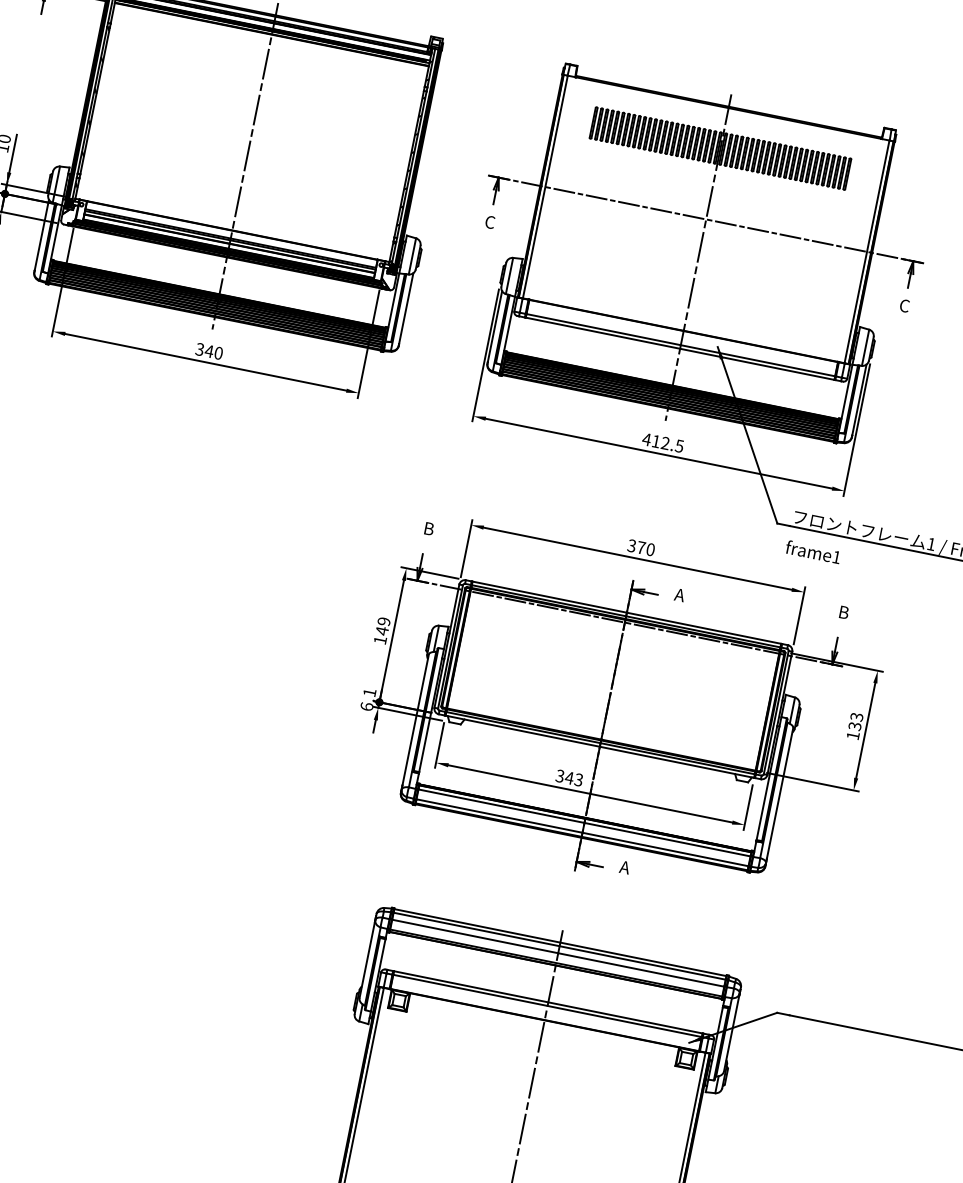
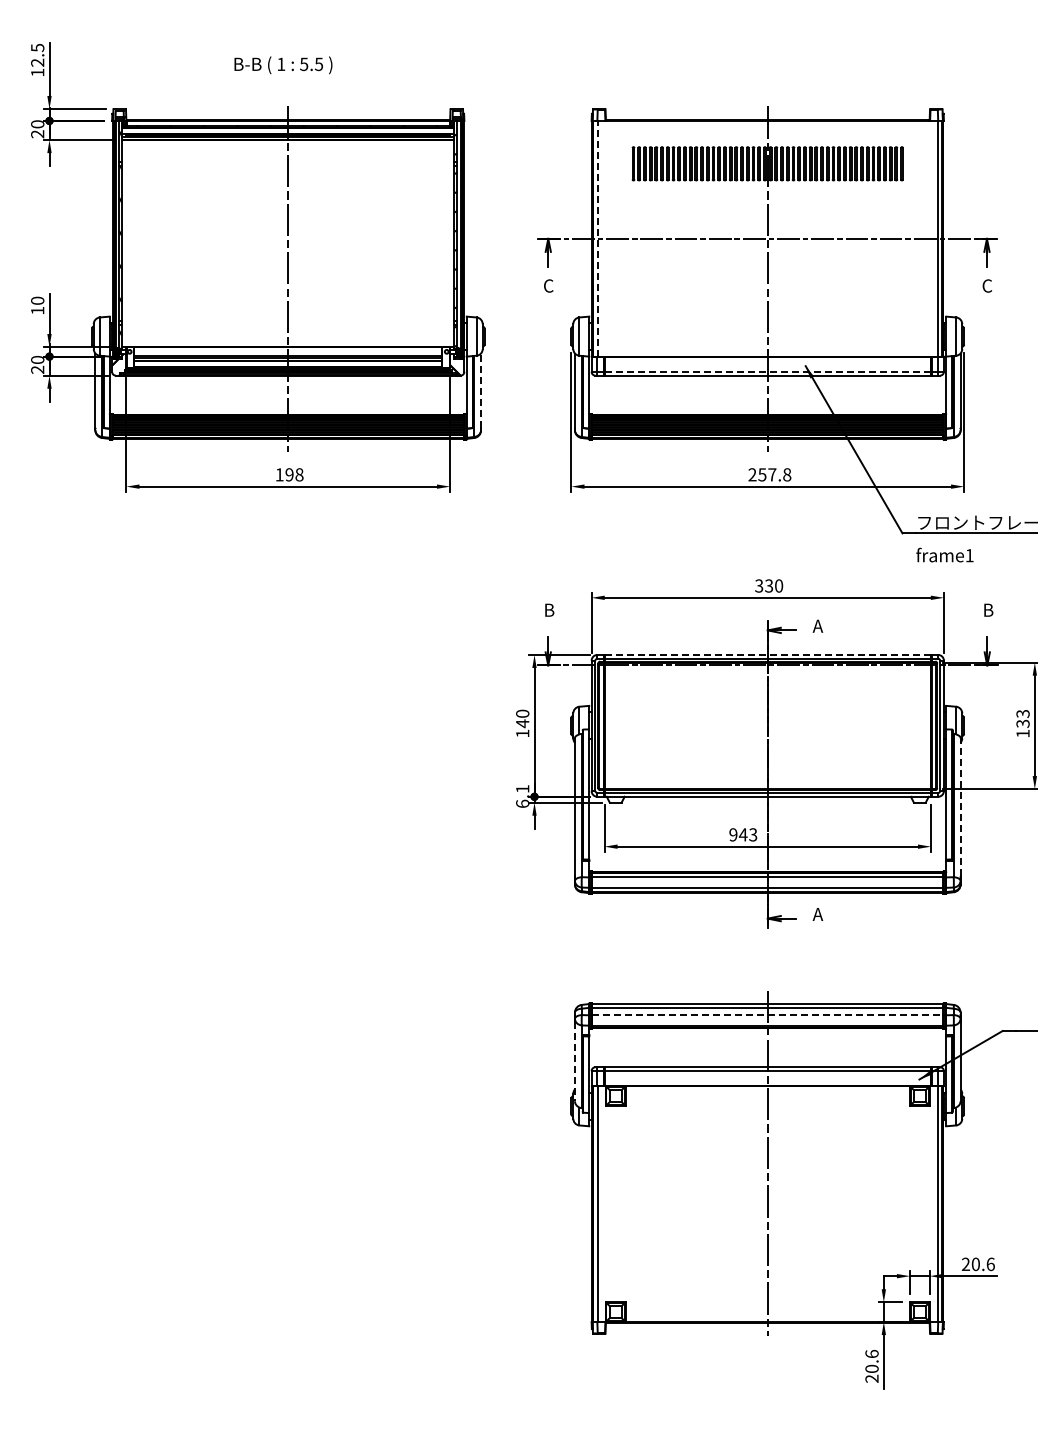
line: (545, 186) -> (597, 238), solid -> dashed
line: (406, 308) -> (481, 390), solid -> dashed
line: (681, 344) -> (768, 371), solid -> dashed
text: (209, 351) -> (289, 474), 340 -> 198
text: (662, 442) -> (769, 474), 412.5 -> 257.8
text: (641, 547) -> (769, 585), 370 -> 330
line: (627, 612) -> (768, 654), solid -> dashed
text: (383, 621) -> (522, 713), 149 -> 140
text: (560, 775) -> (733, 834), 343 -> 943
line: (780, 792) -> (960, 806), solid -> dashed
line: (557, 953) -> (767, 1015), solid -> dashed
line: (366, 960) -> (574, 1061), solid -> dashed

